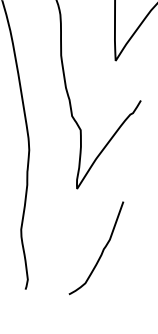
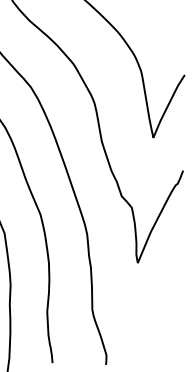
curve: (101, 251) -> (170, 317), removed

